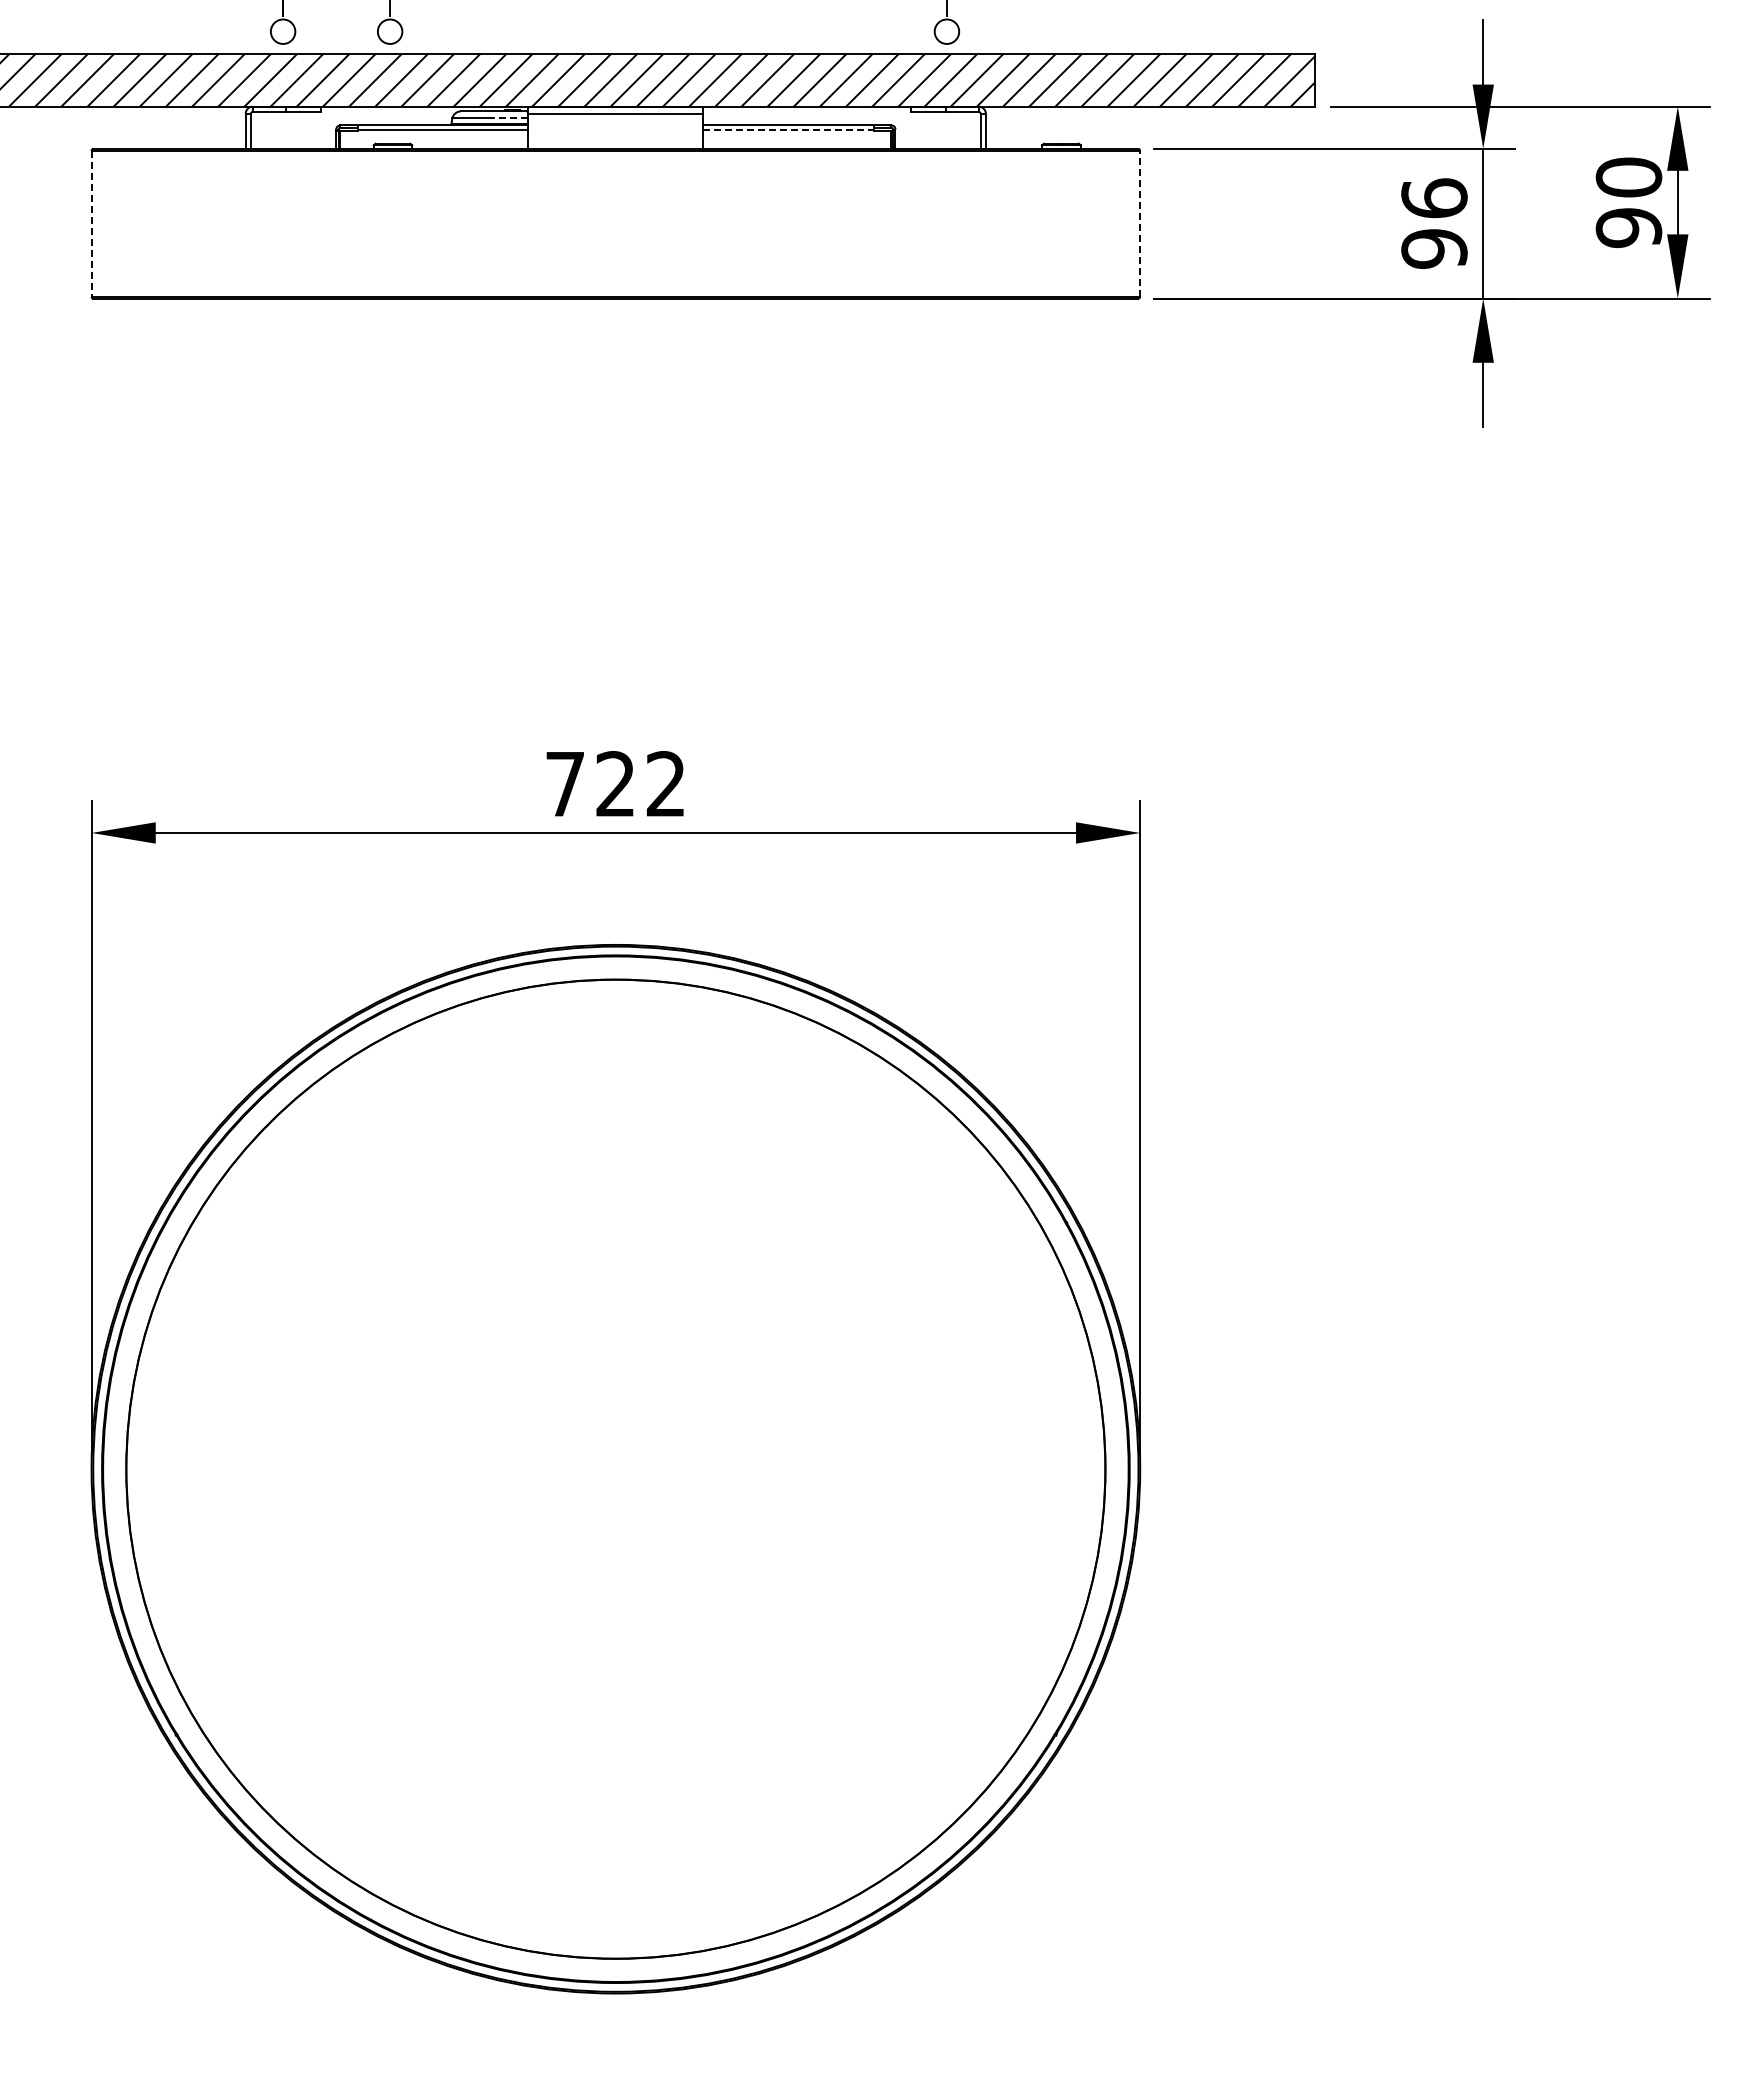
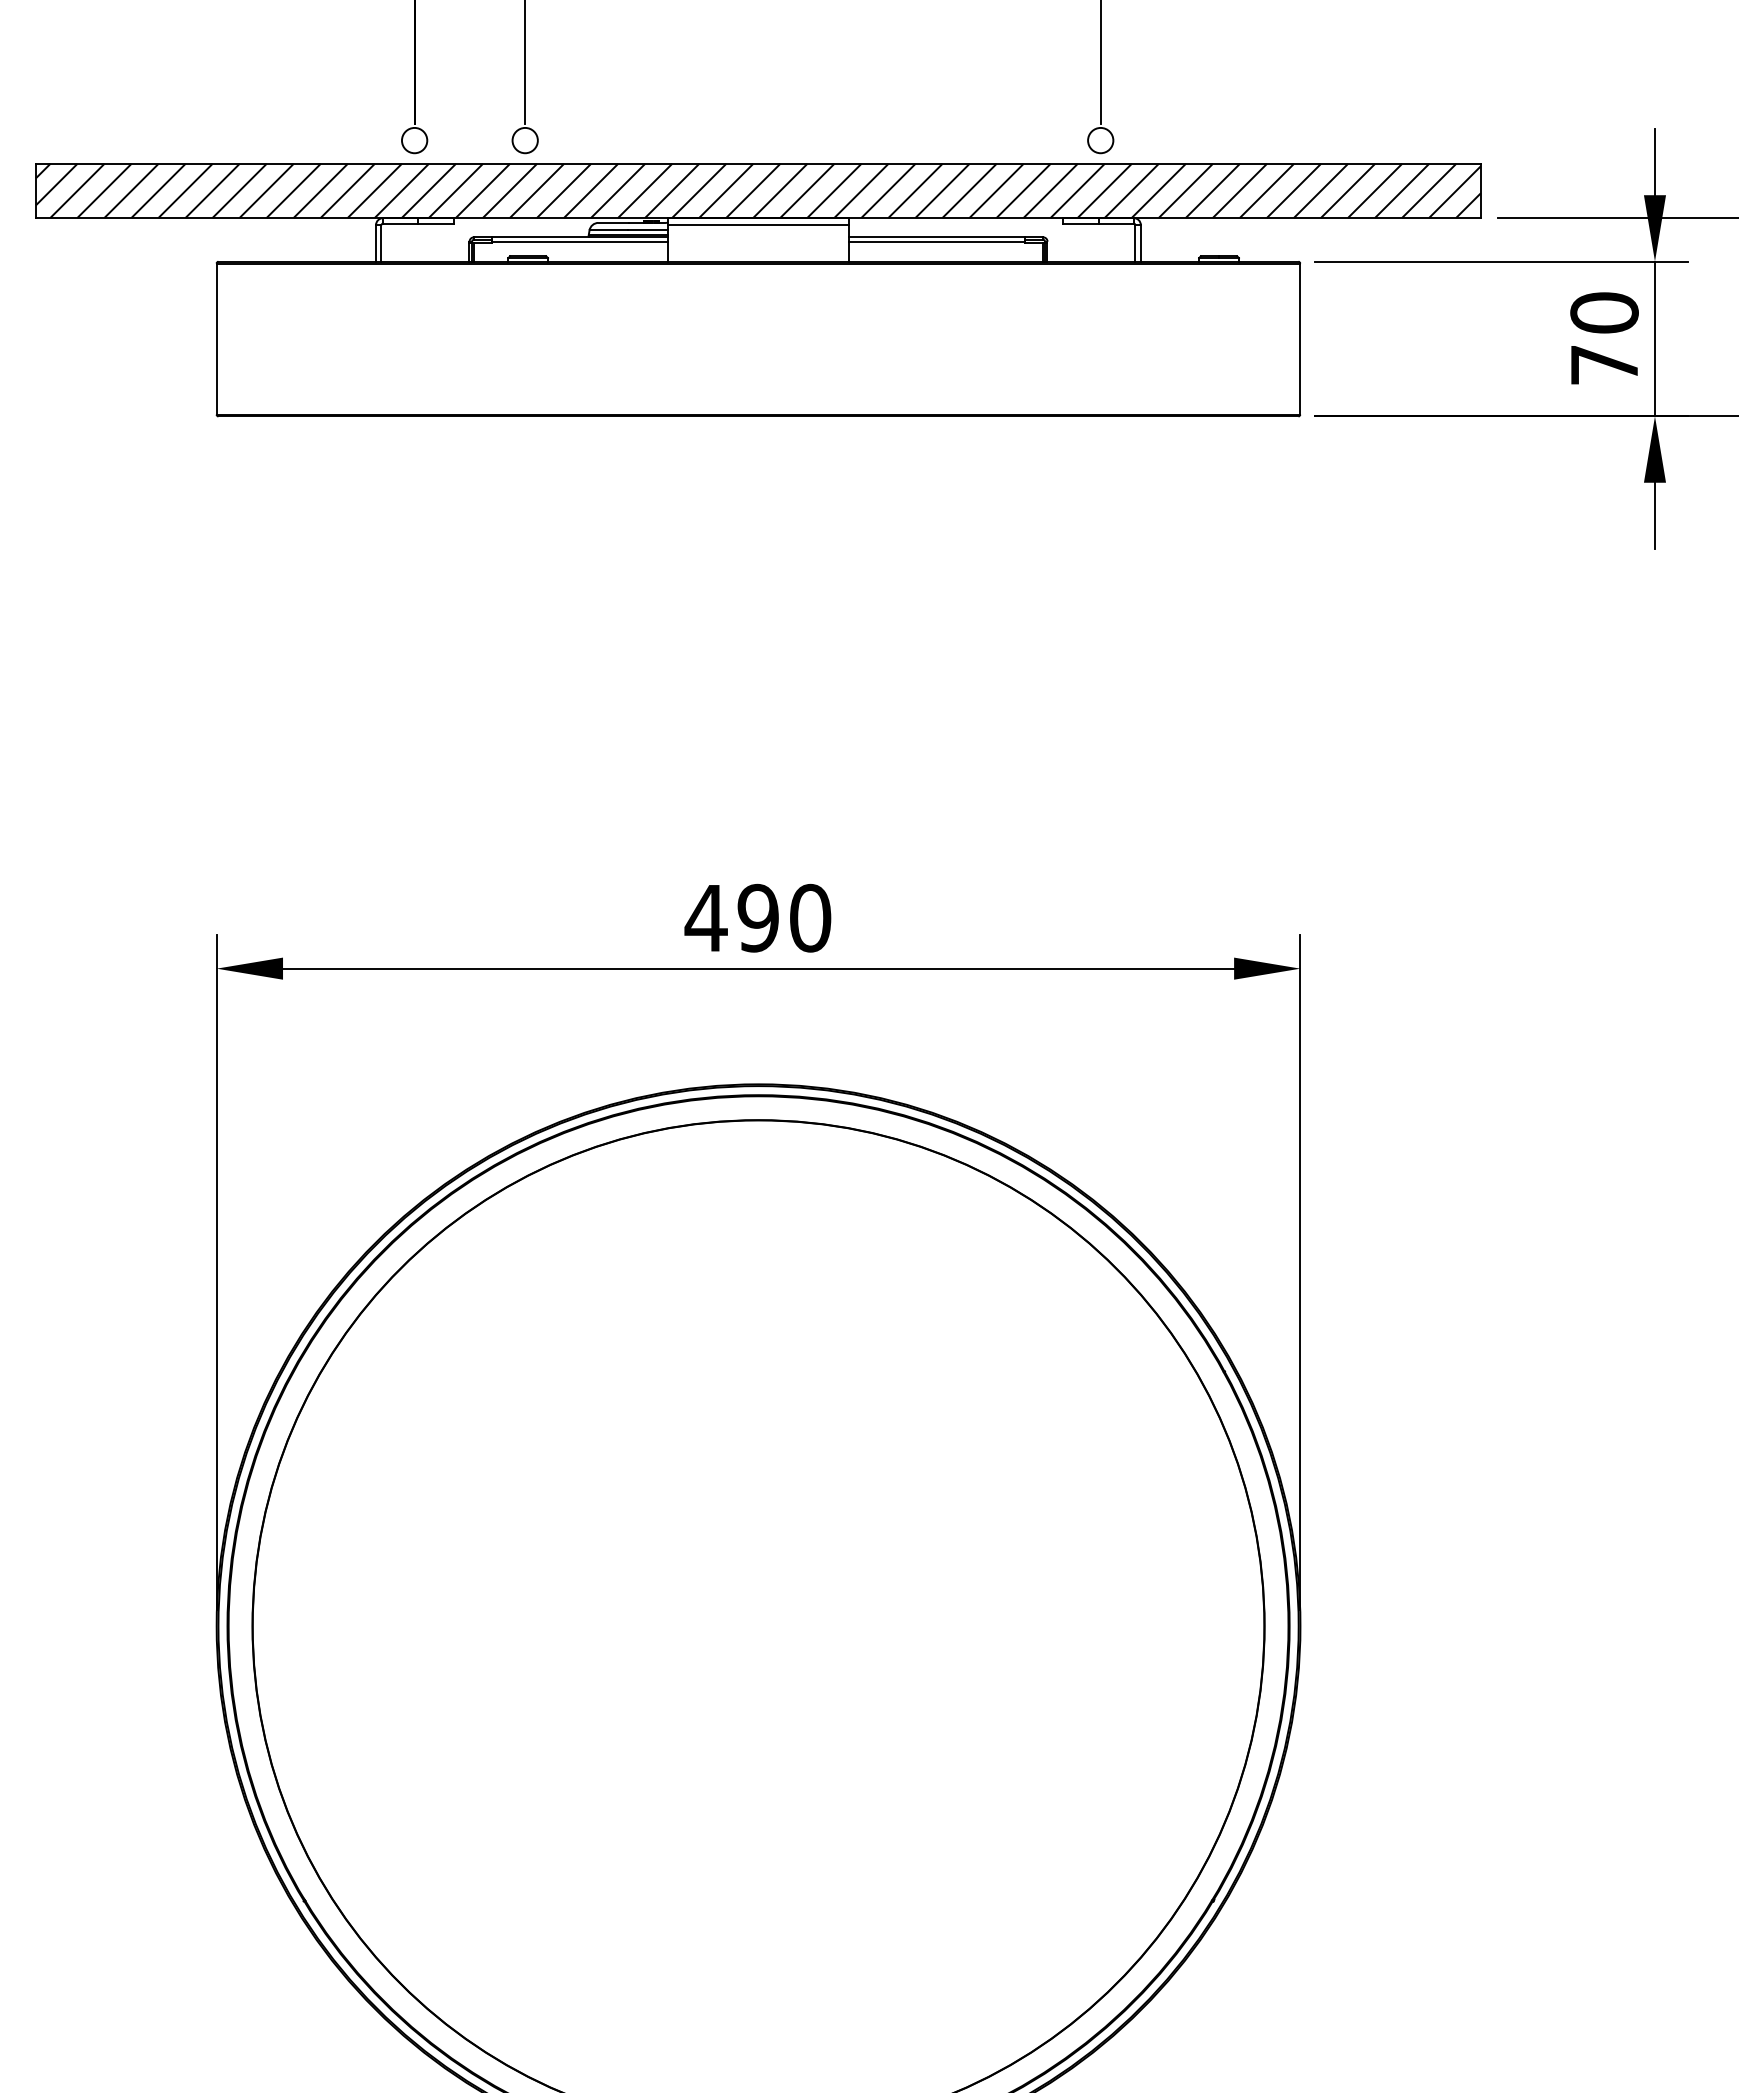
line: (508, 118) -> (647, 230), dashed -> solid
line: (788, 129) -> (936, 241), dashed -> solid
line: (1140, 223) -> (1300, 338), dashed -> solid
text: (1434, 223) -> (1604, 338), 96 -> 70
line: (91, 224) -> (216, 339), dashed -> solid
text: (615, 784) -> (758, 918), 722 -> 490

